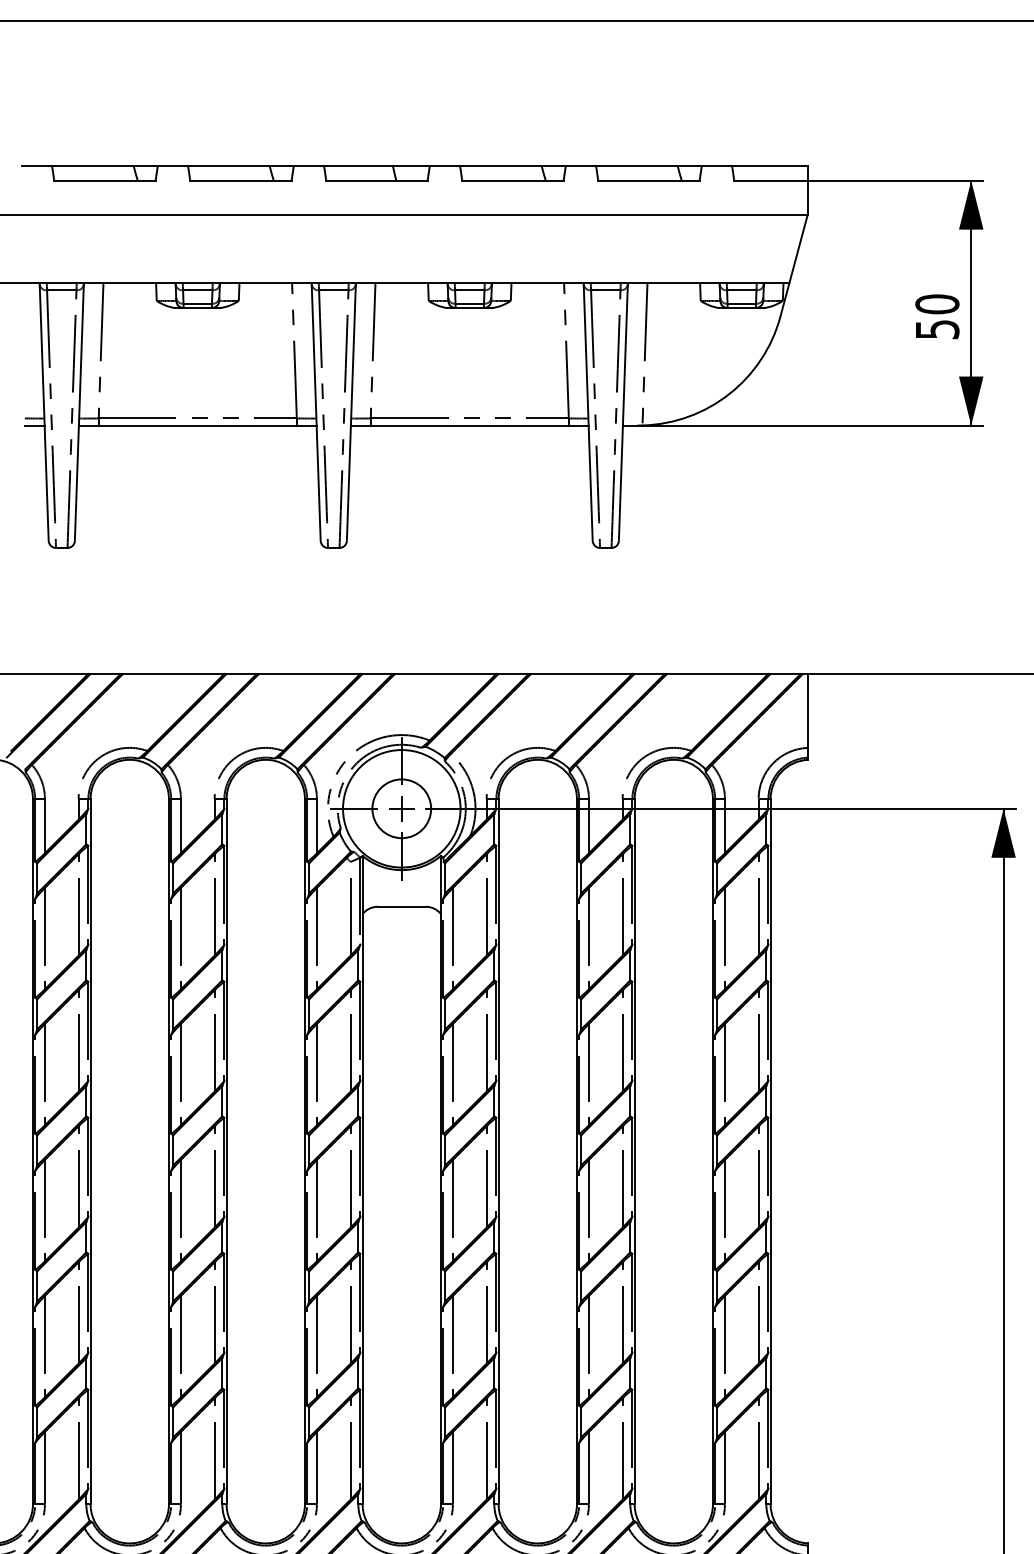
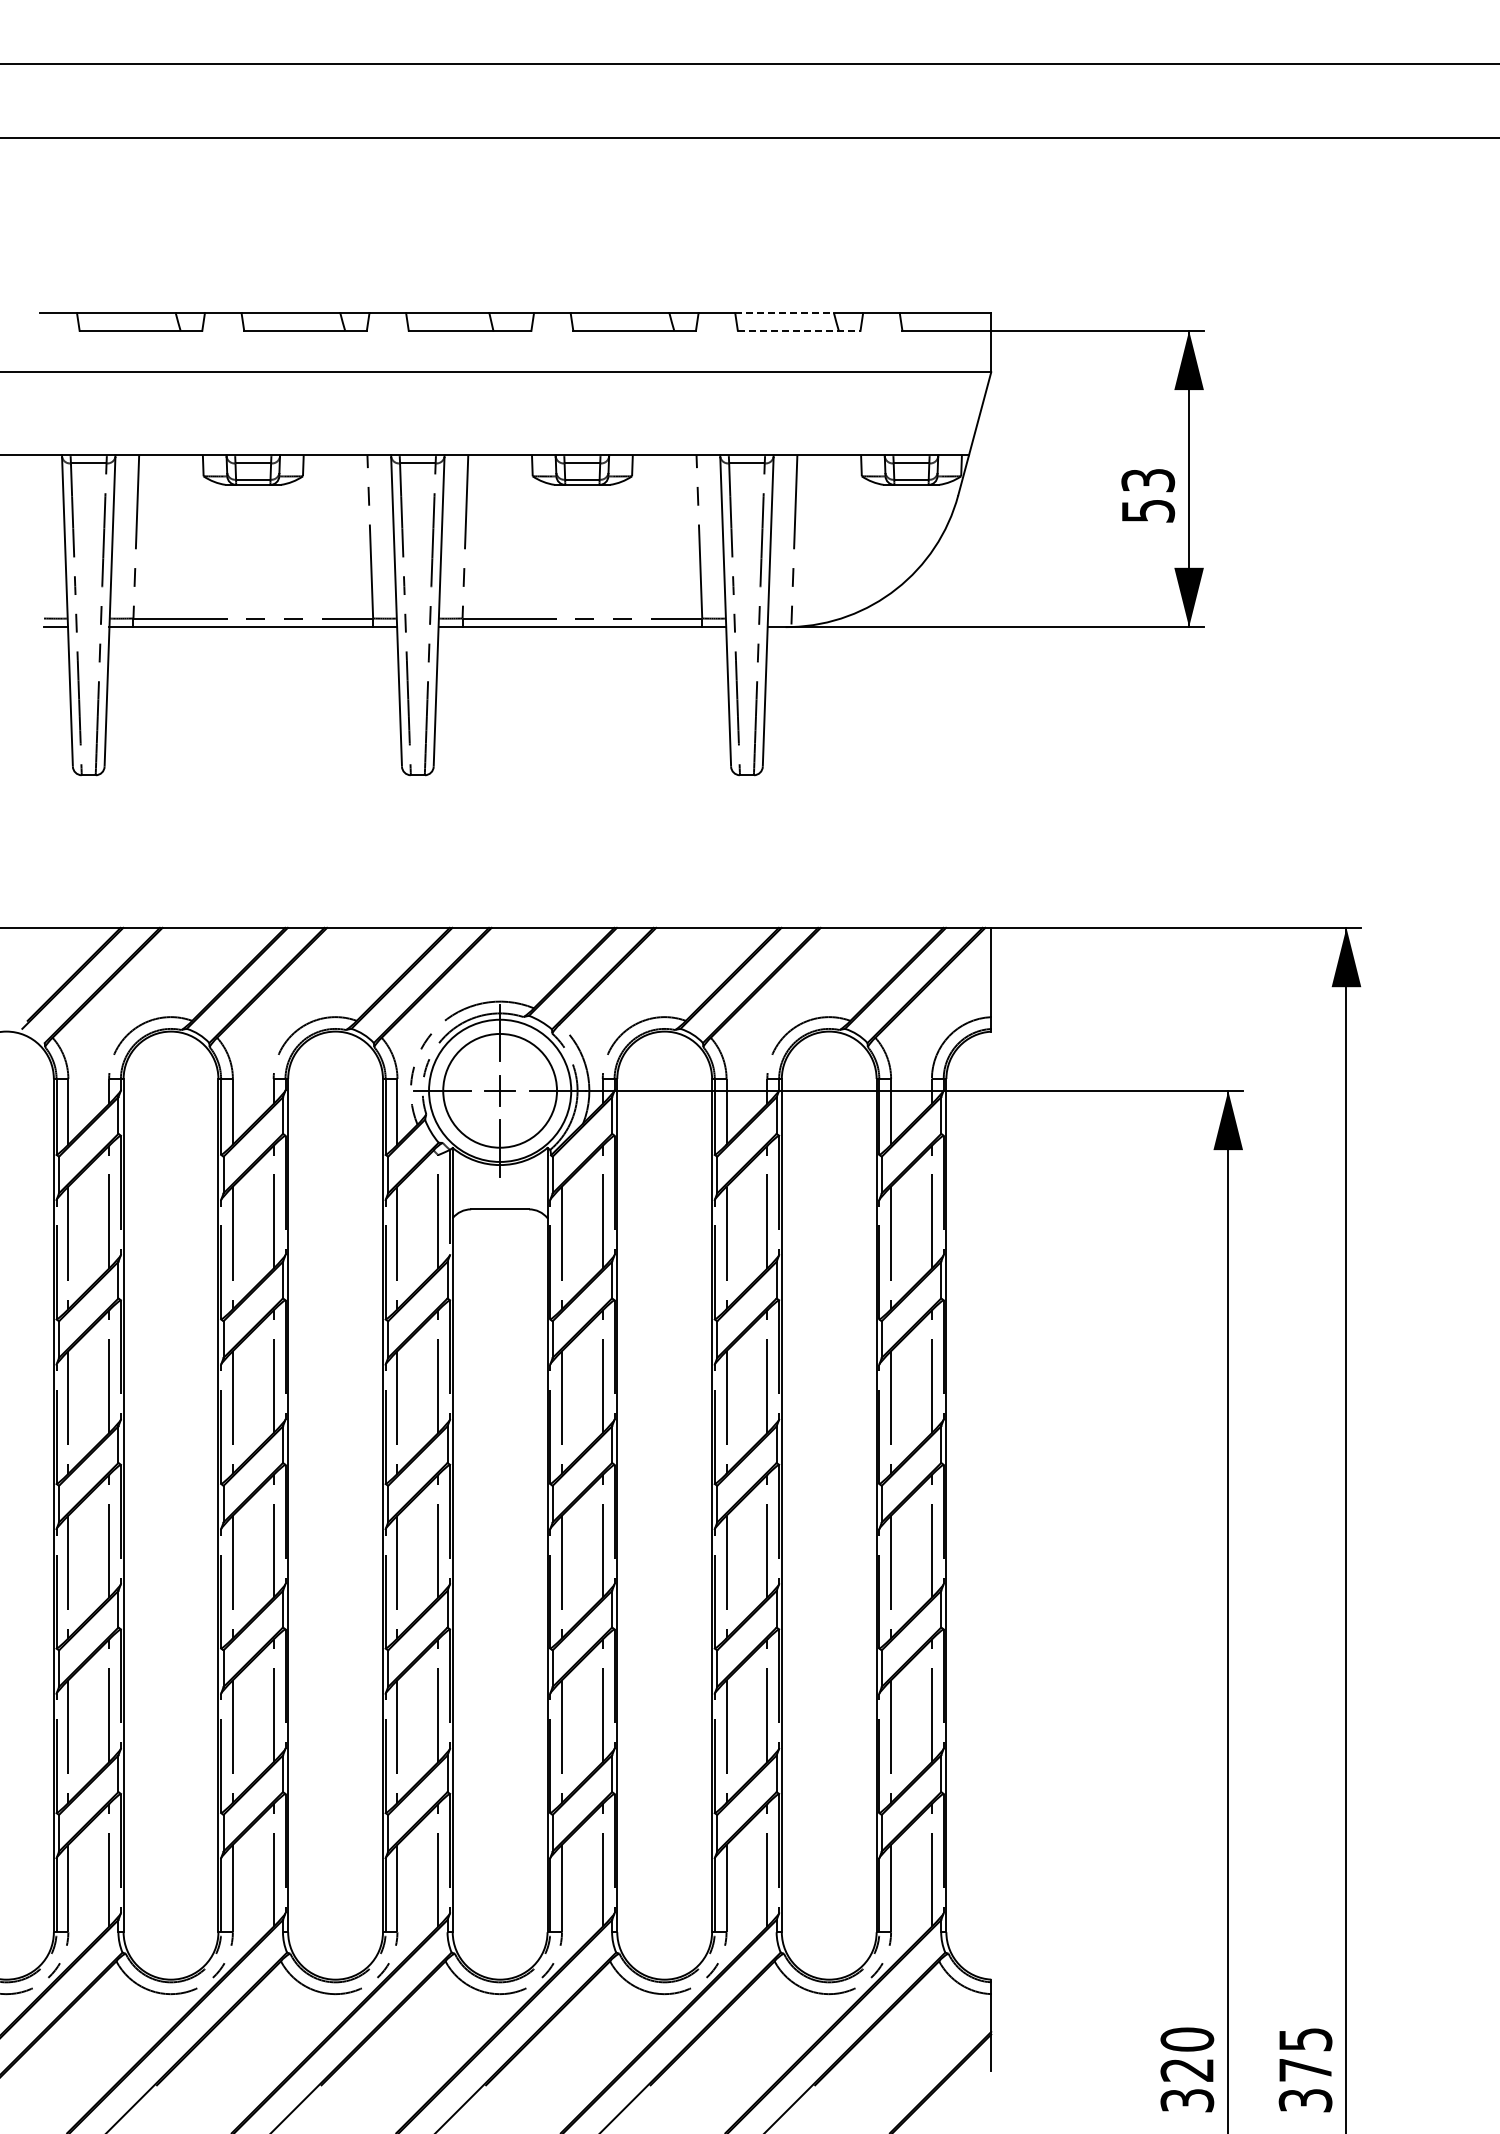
line: (637, 166) -> (785, 313), solid -> dashed
line: (649, 180) -> (799, 330), solid -> dashed
text: (937, 304) -> (1148, 480), 50 -> 53
circle: (401, 808) -> (499, 1090), size x1.6

